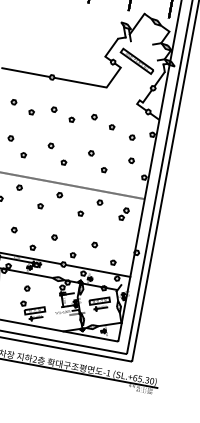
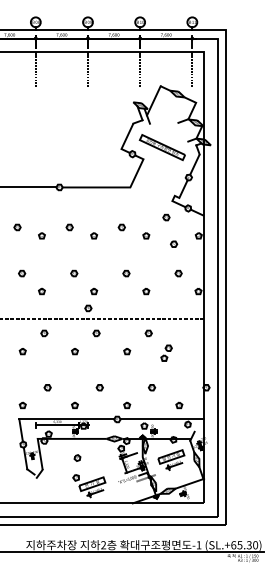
part: (130, 115) -> (166, 217), added
part: (57, 174) -> (88, 308), added
part: (124, 213) -> (166, 352), moved

